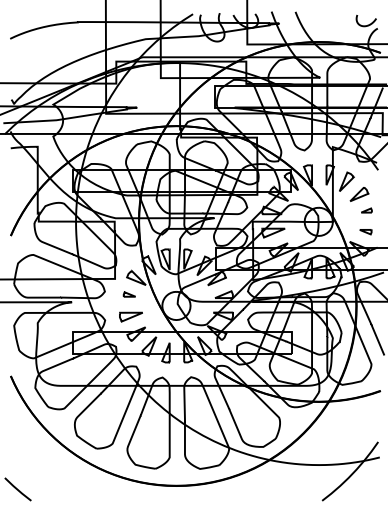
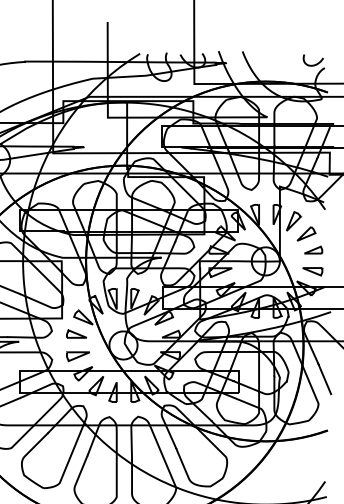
part: (366, 210) -> (313, 250), size x1.67
part: (365, 231) -> (312, 271), size x1.67
part: (129, 294) -> (76, 334), size x1.67

